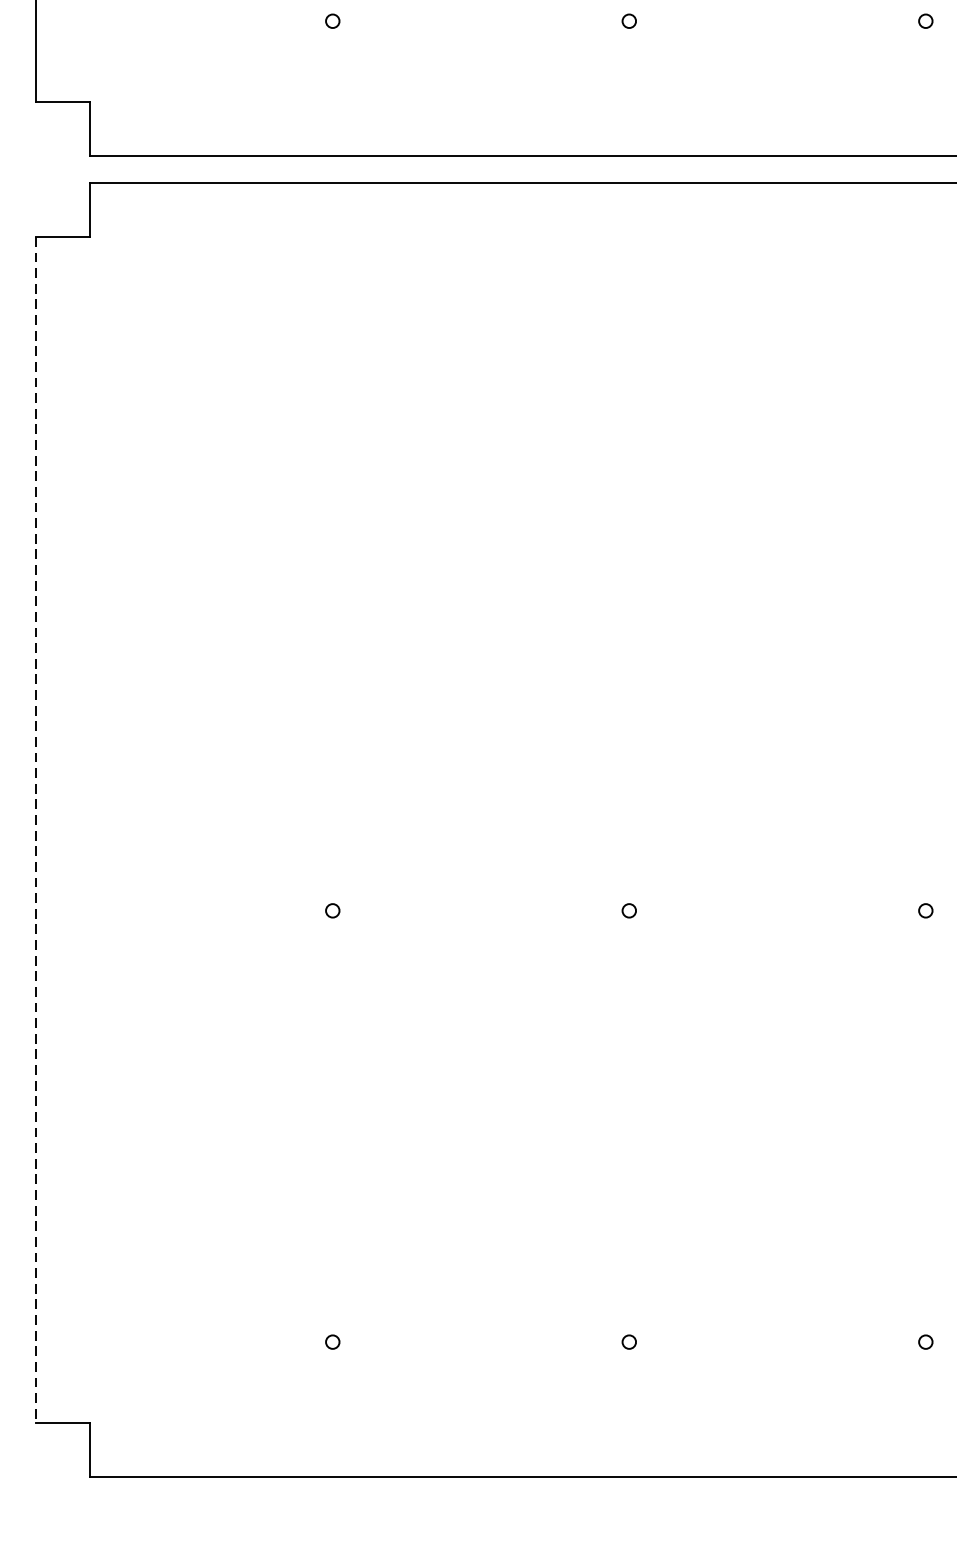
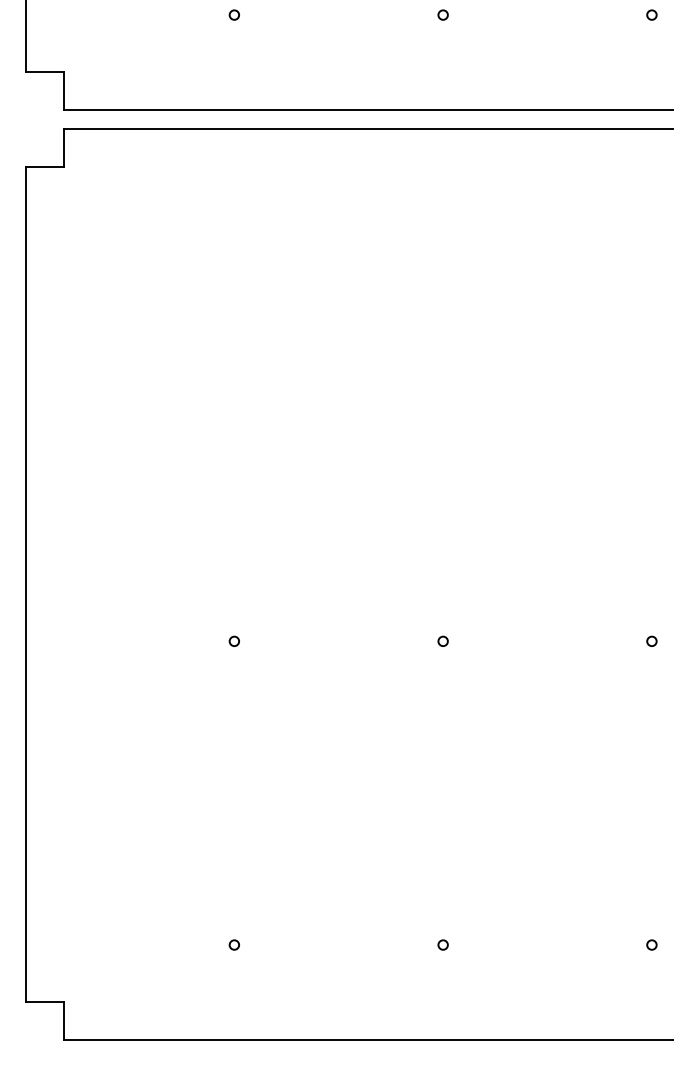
line: (36, 830) -> (25, 584), dashed -> solid

